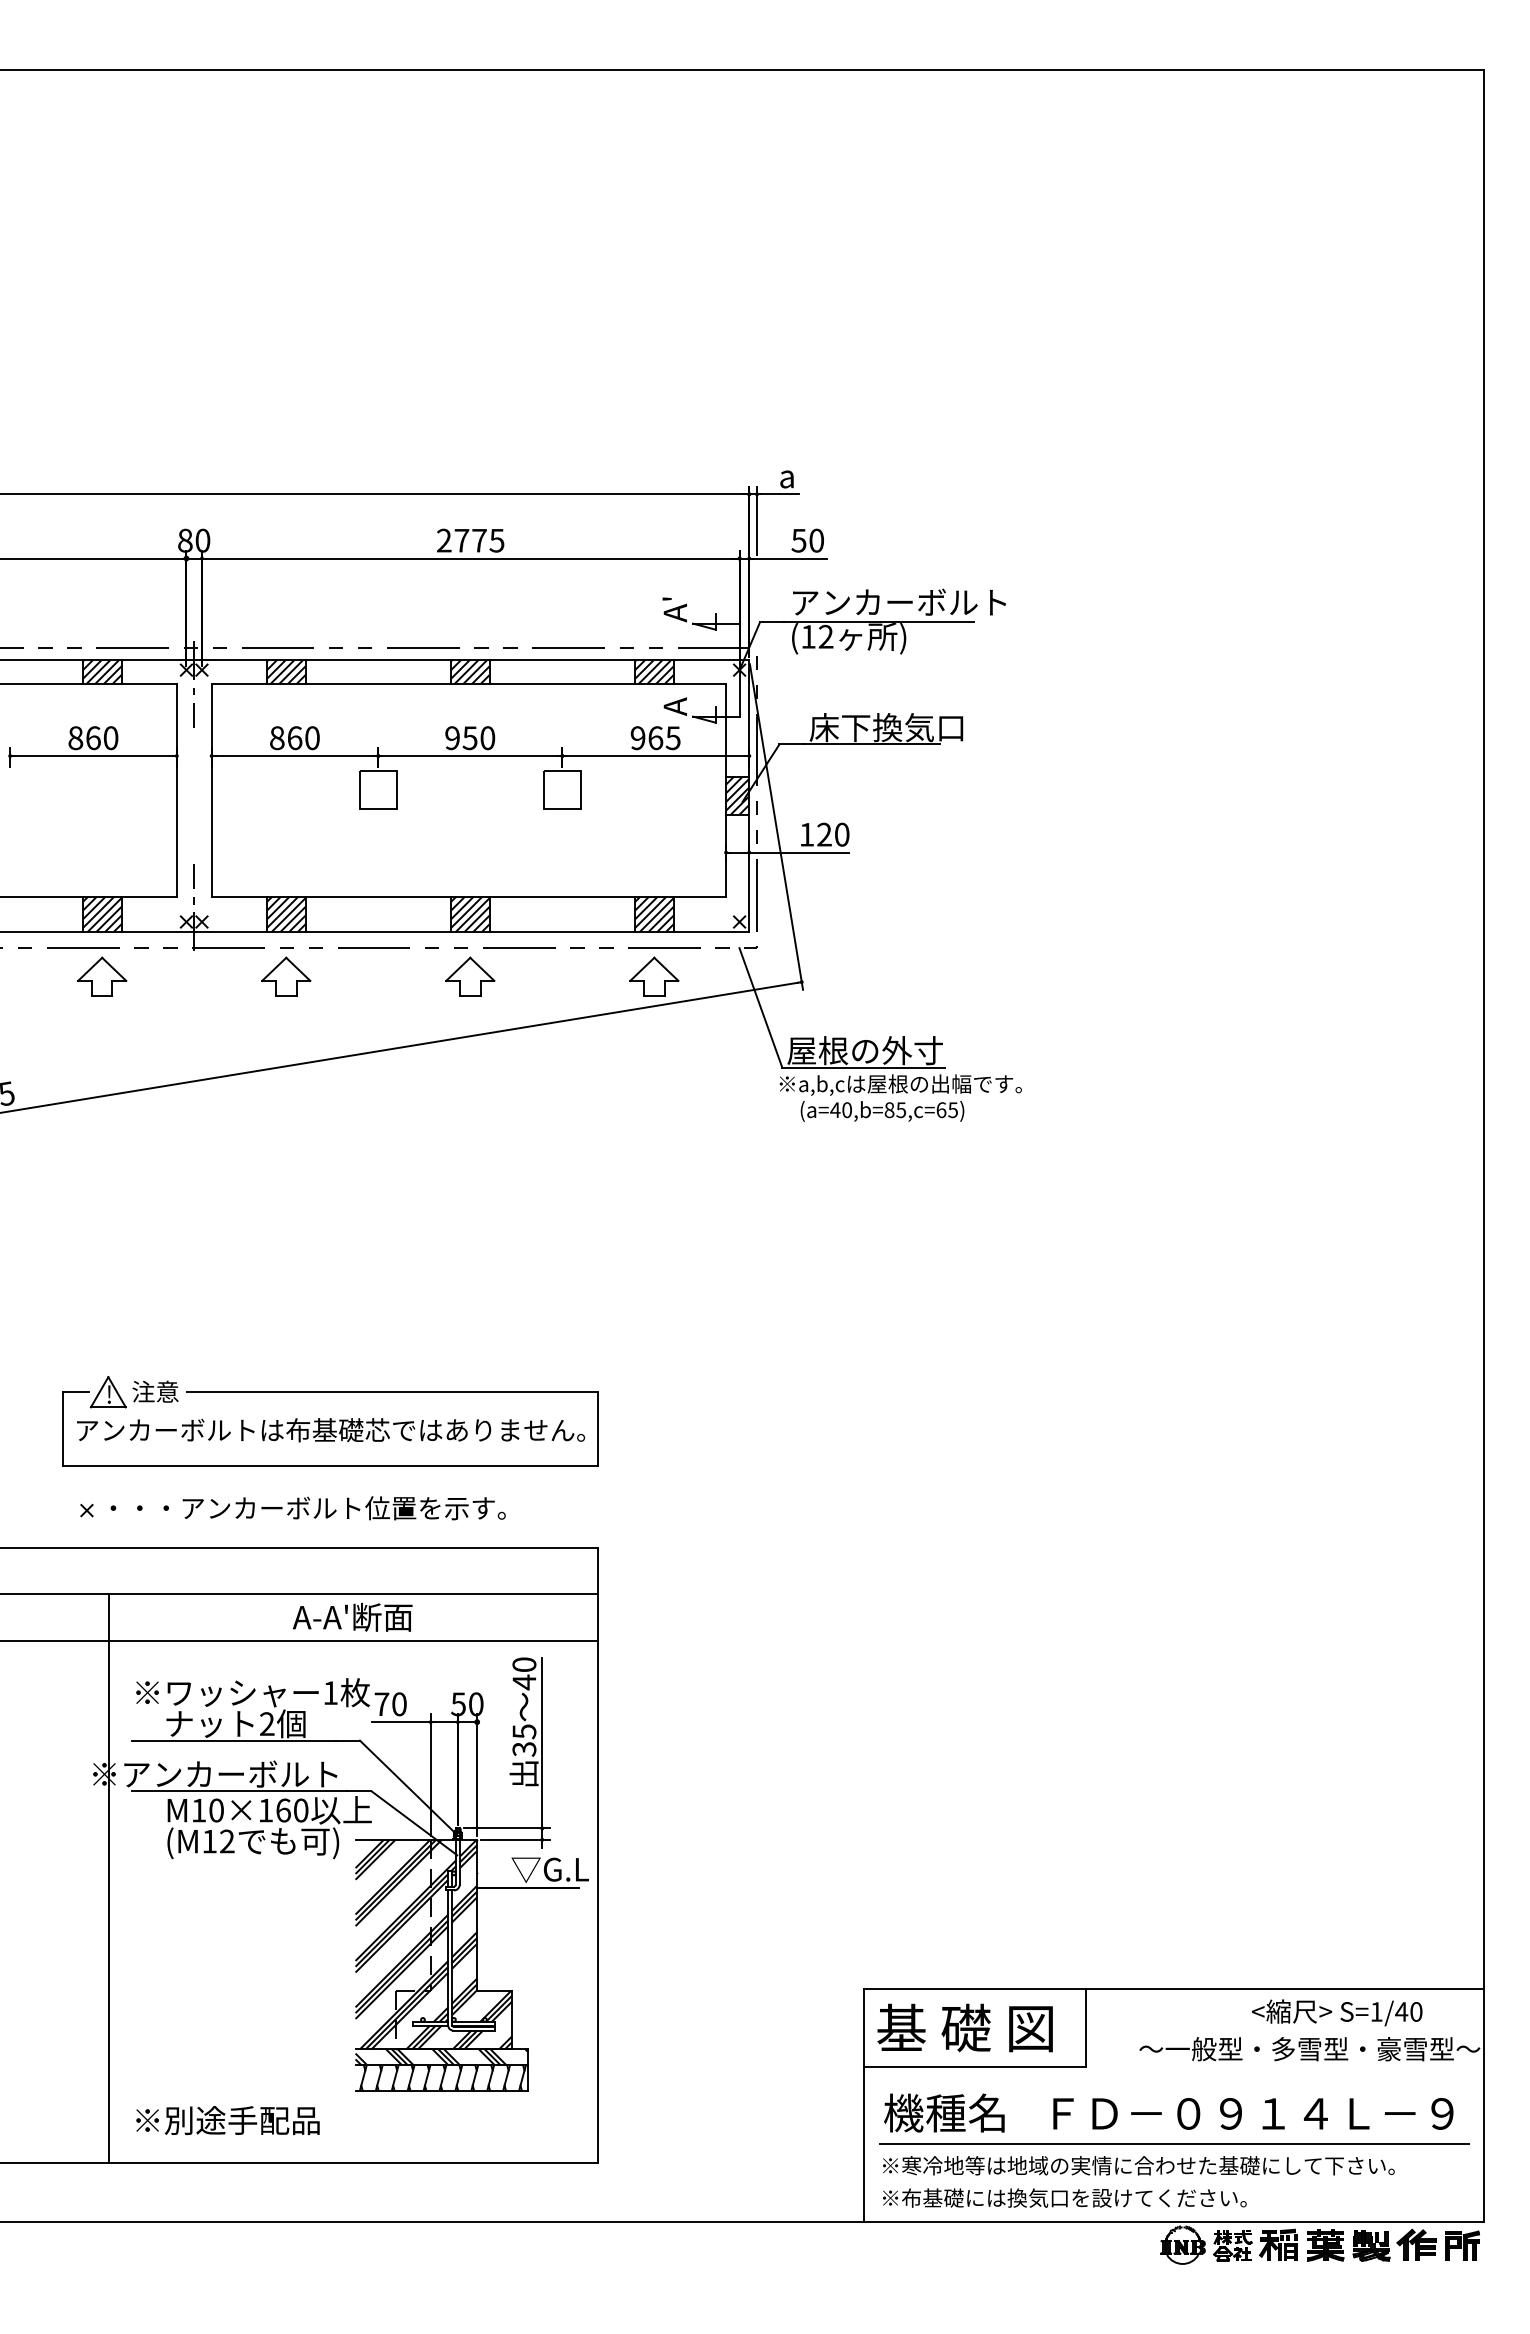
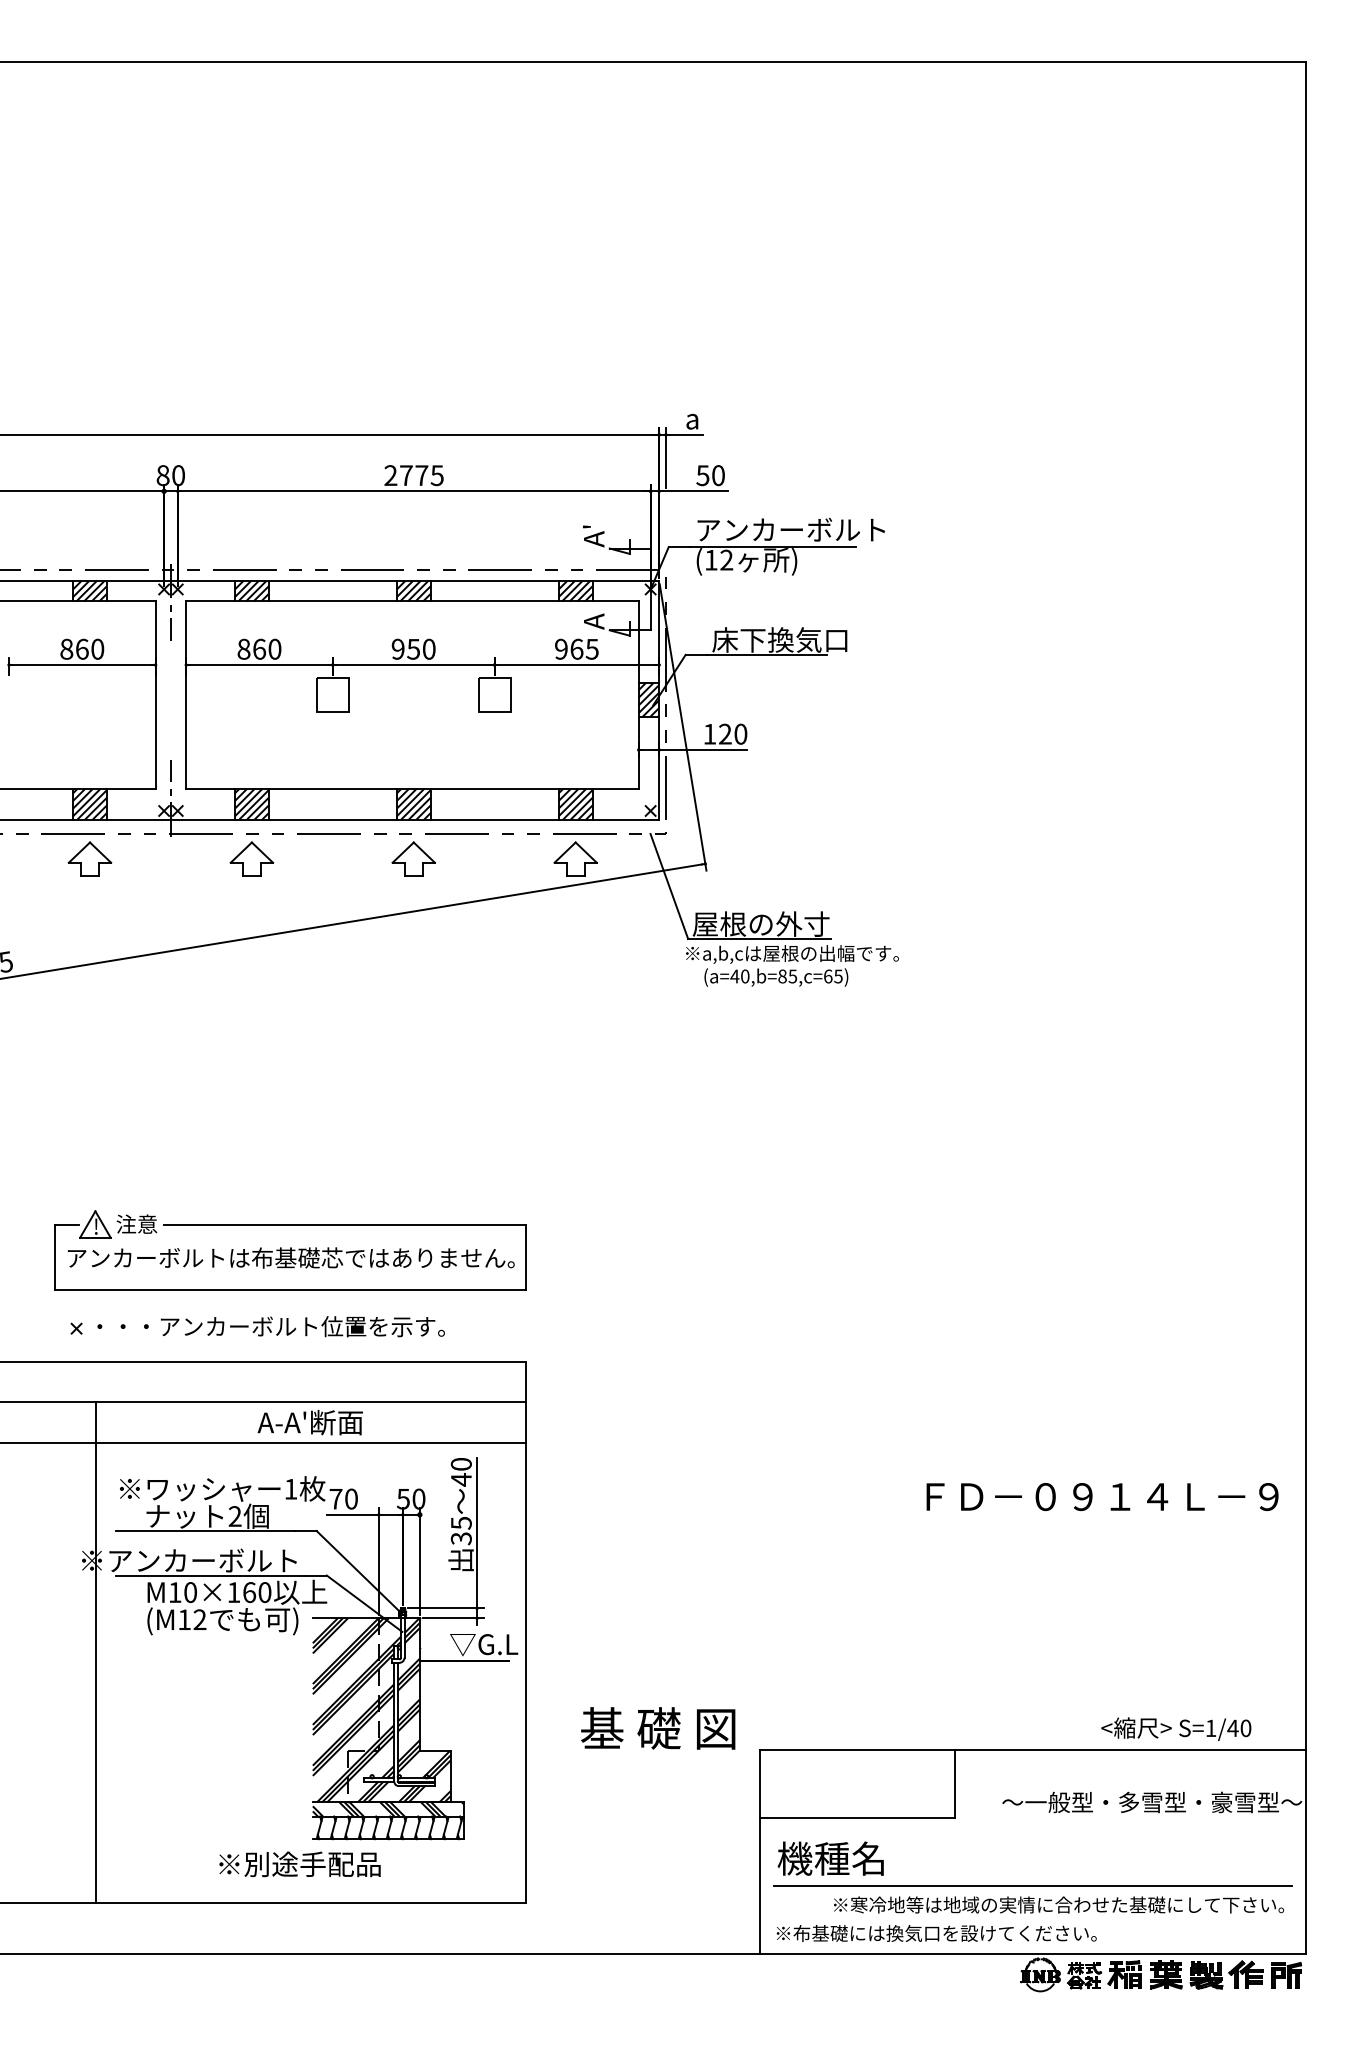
text: (1337, 2012) -> (1176, 1728), moved
text: (964, 2027) -> (657, 1727), moved
text: (1253, 2113) -> (1102, 1496), moved
text: (227, 2120) -> (299, 1864), moved
text: (1138, 2165) -> (1058, 1904), moved

